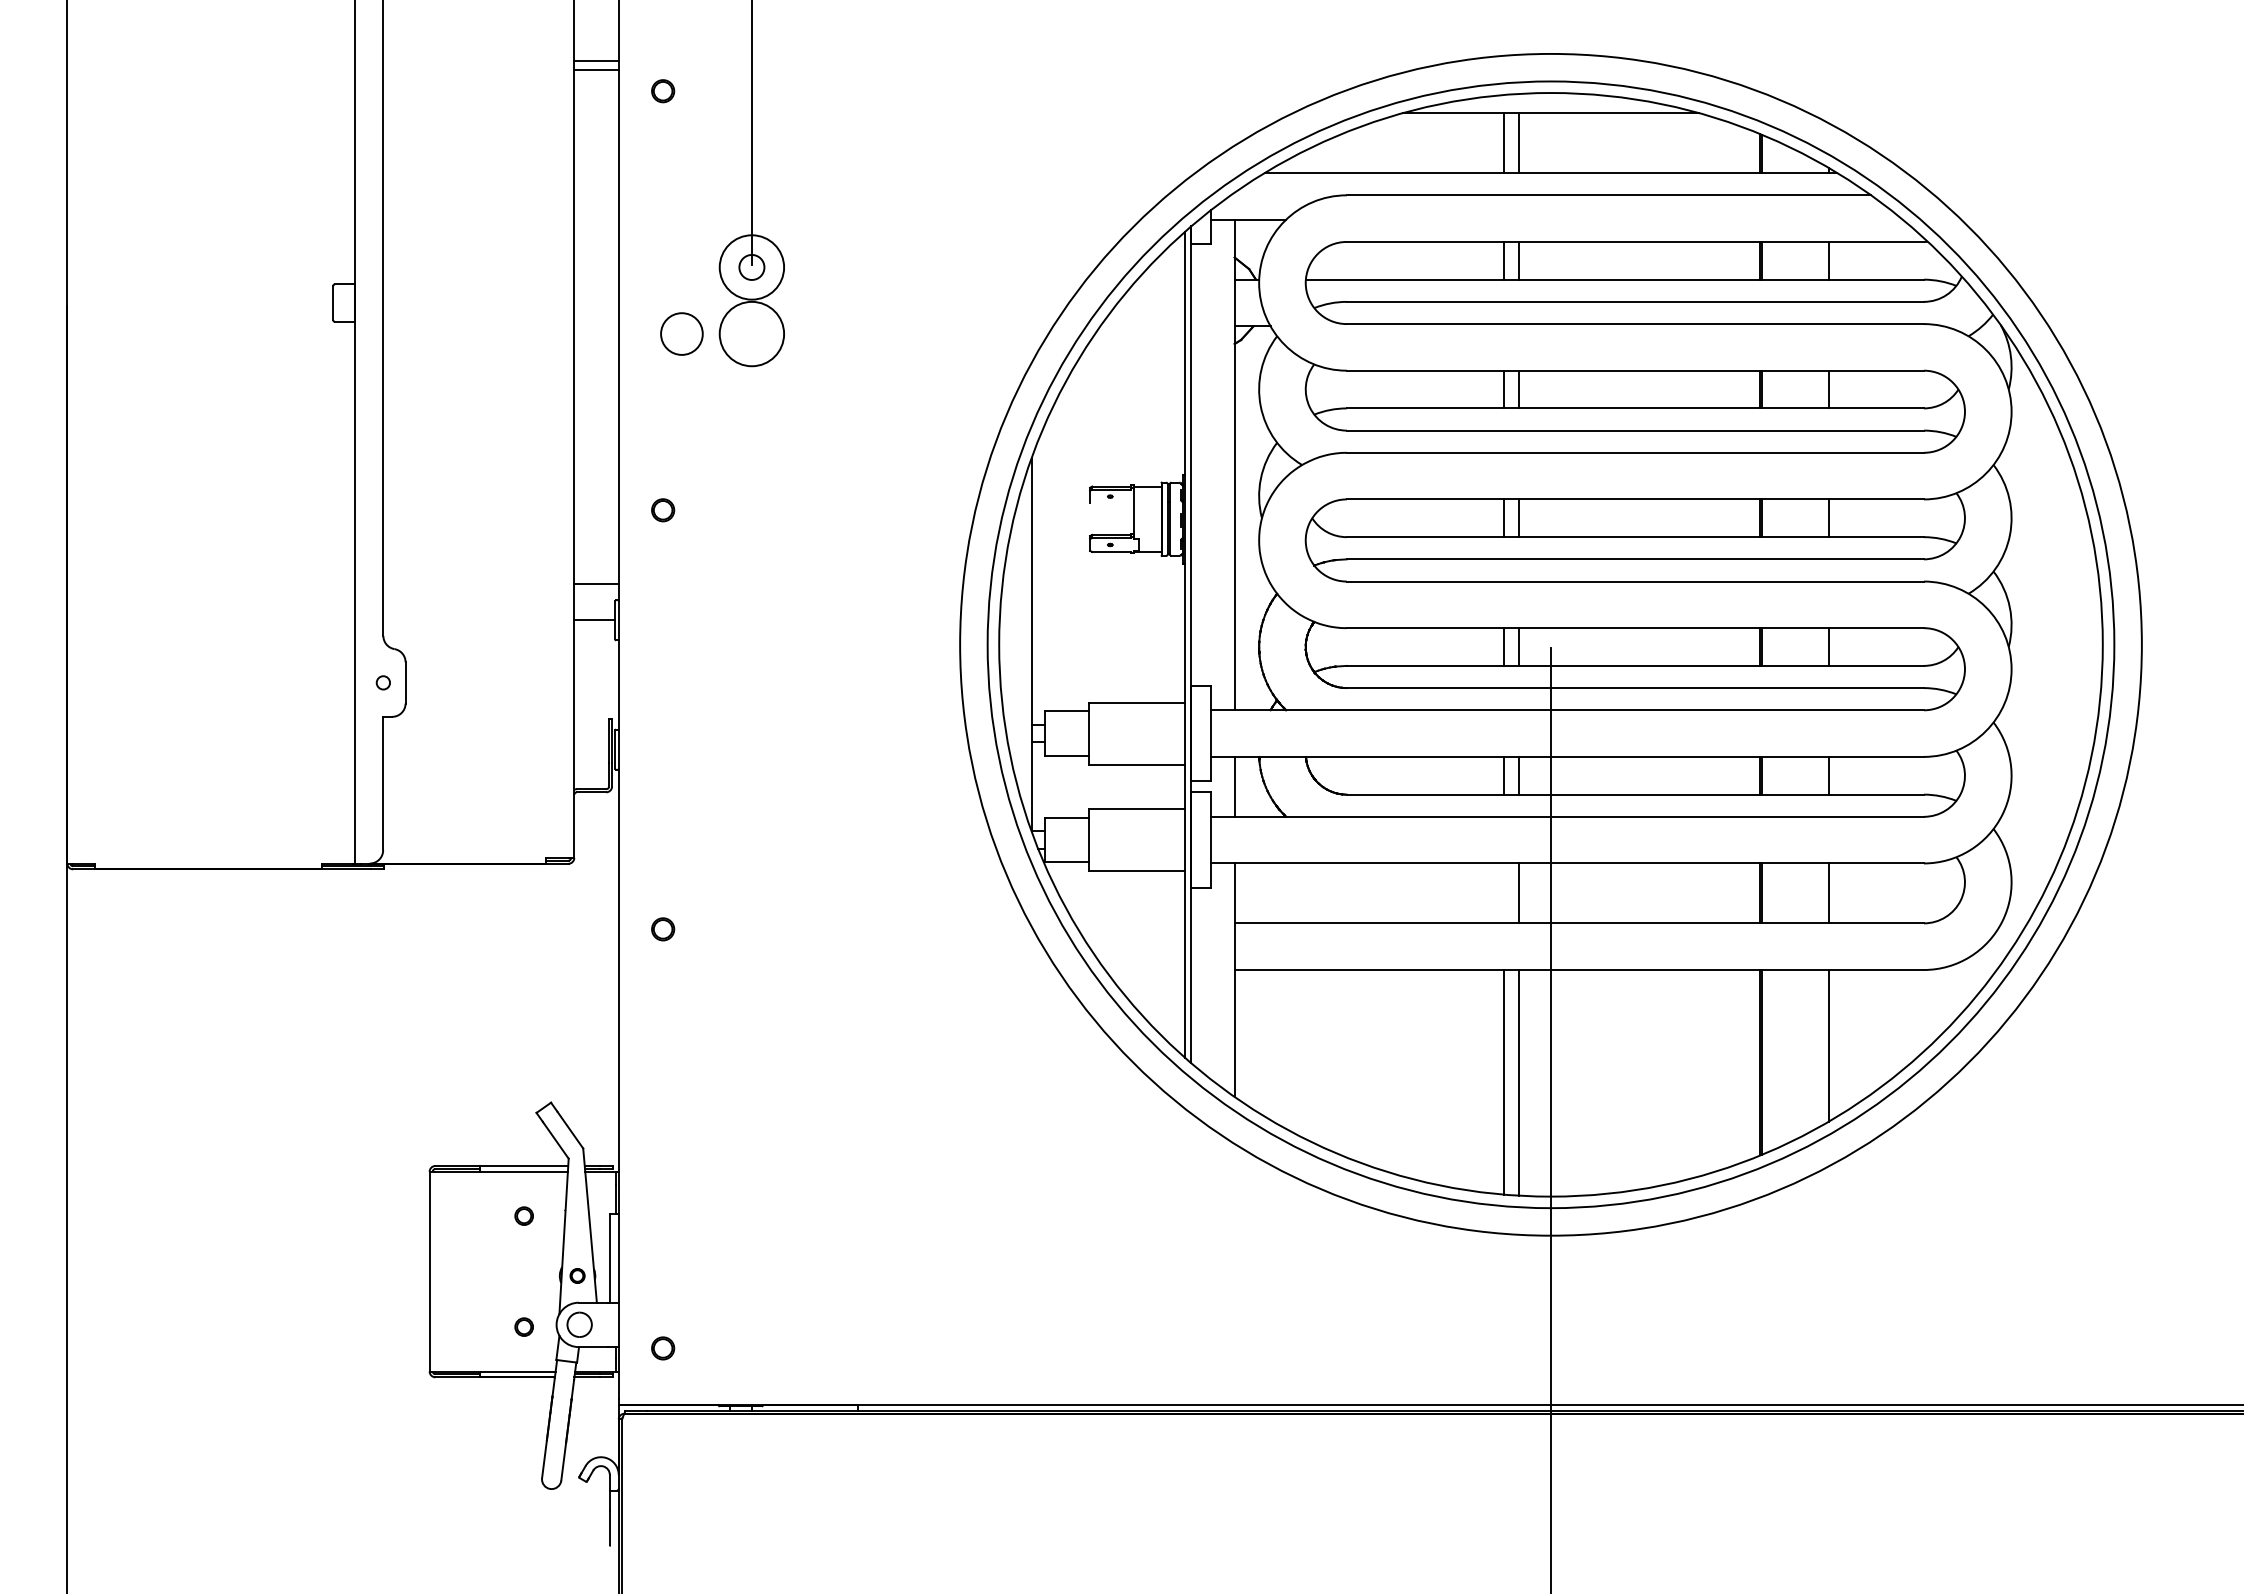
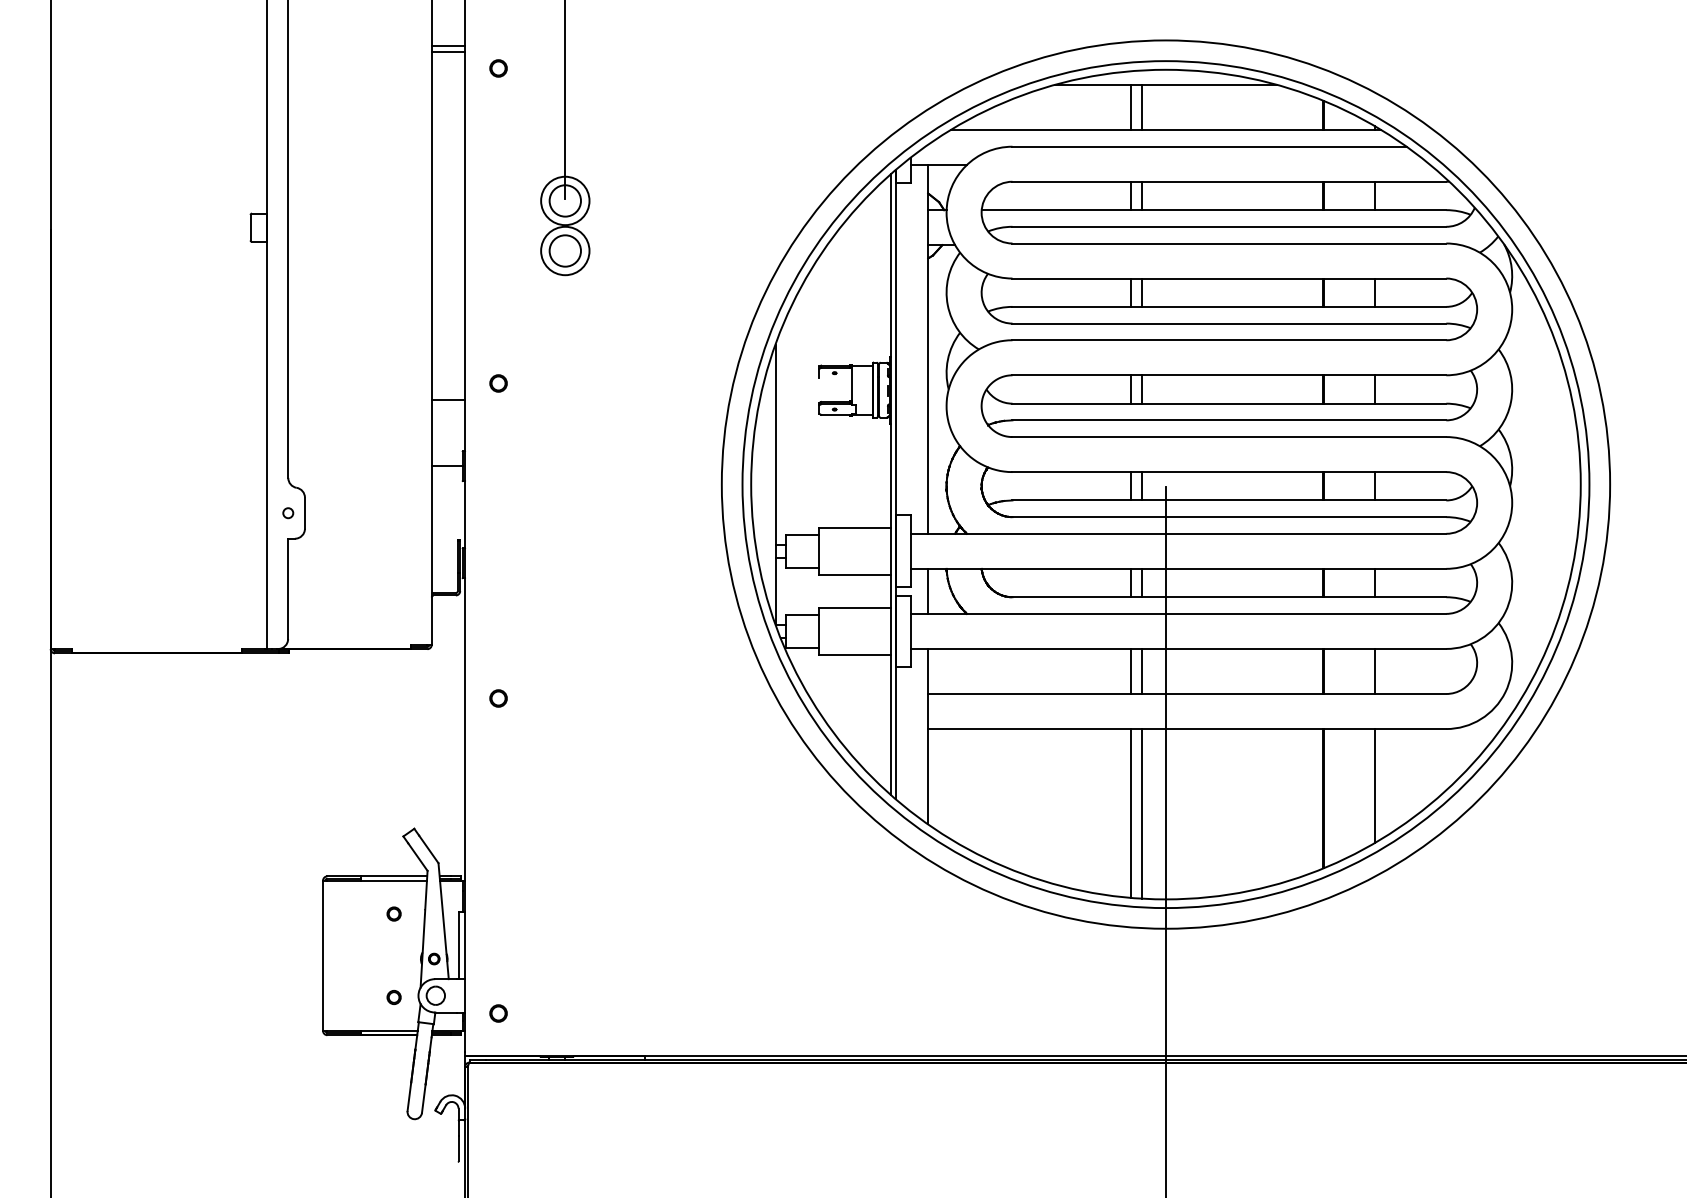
circle: (751, 267) -> (564, 200), size x1.67
circle: (681, 333) -> (564, 250), moved
line: (596, 583) -> (448, 399), moved
line: (1504, 893) -> (1131, 671), added

